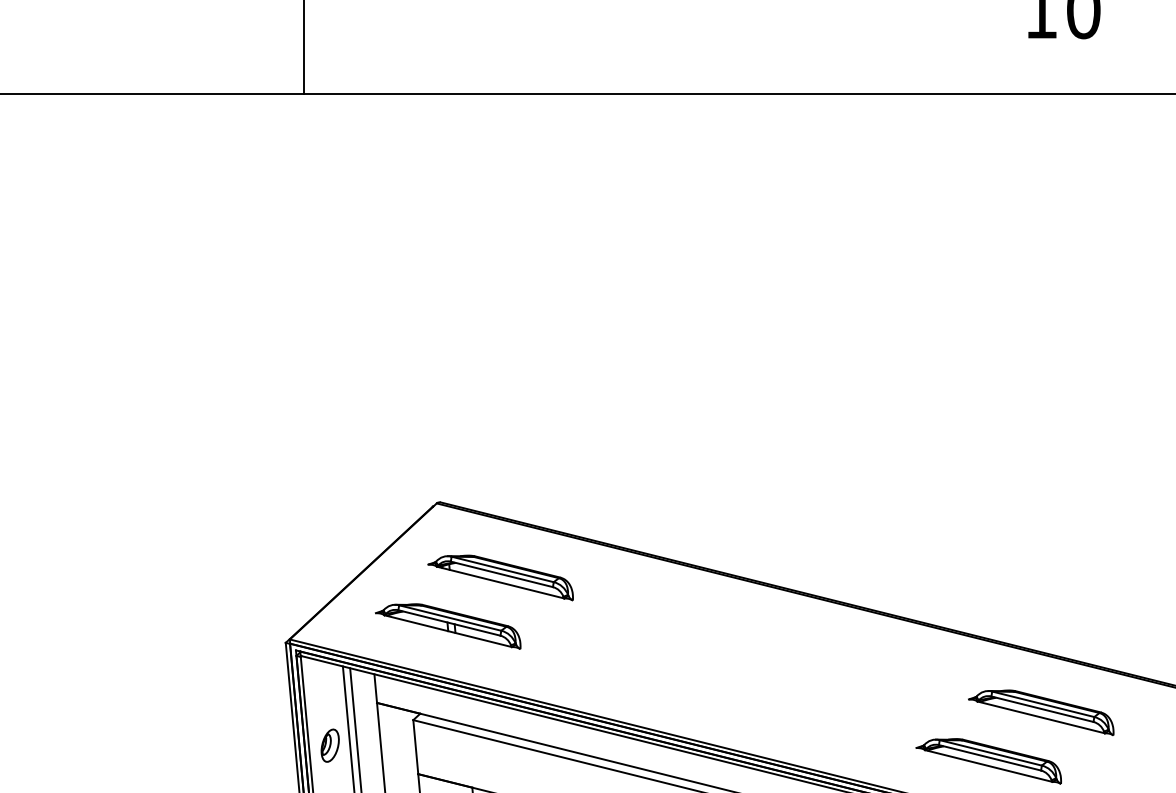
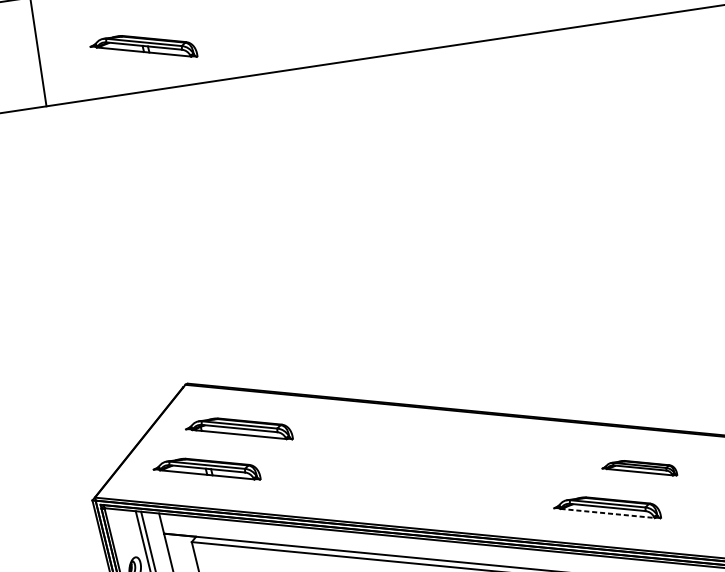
part: (447, 34) -> (143, 48), added
part: (1041, 712) -> (639, 469), size x0.7
line: (988, 766) -> (607, 513), solid -> dashed

